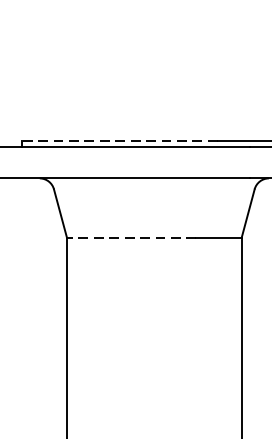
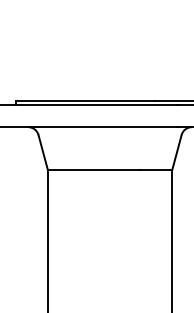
line: (119, 141) -> (85, 100), dashed -> solid
line: (131, 237) -> (93, 169), dashed -> solid

